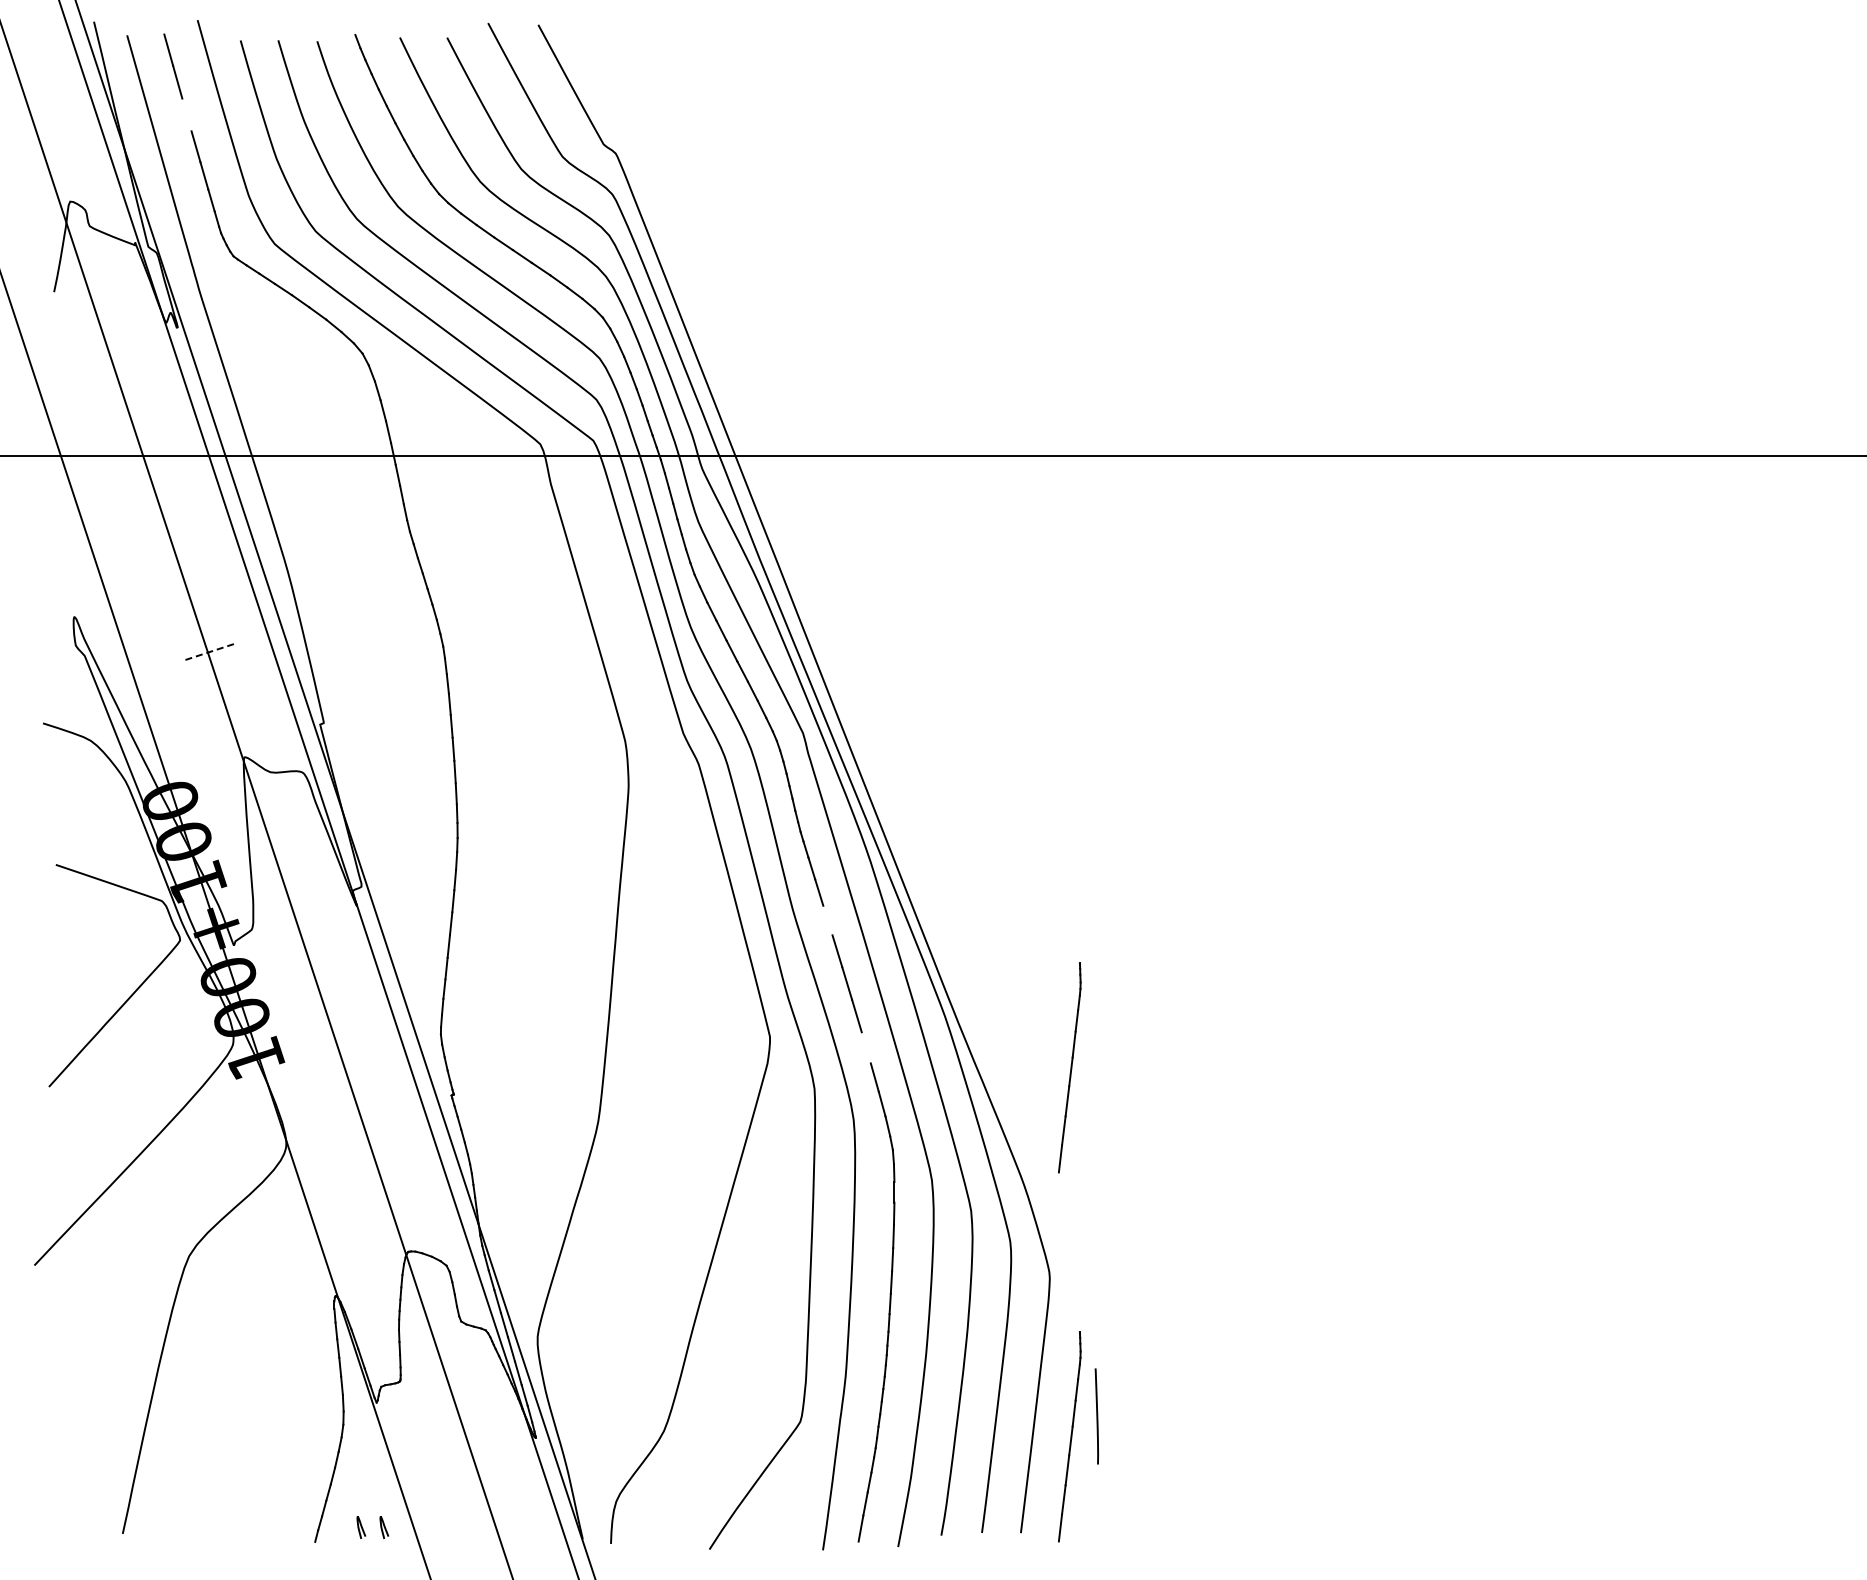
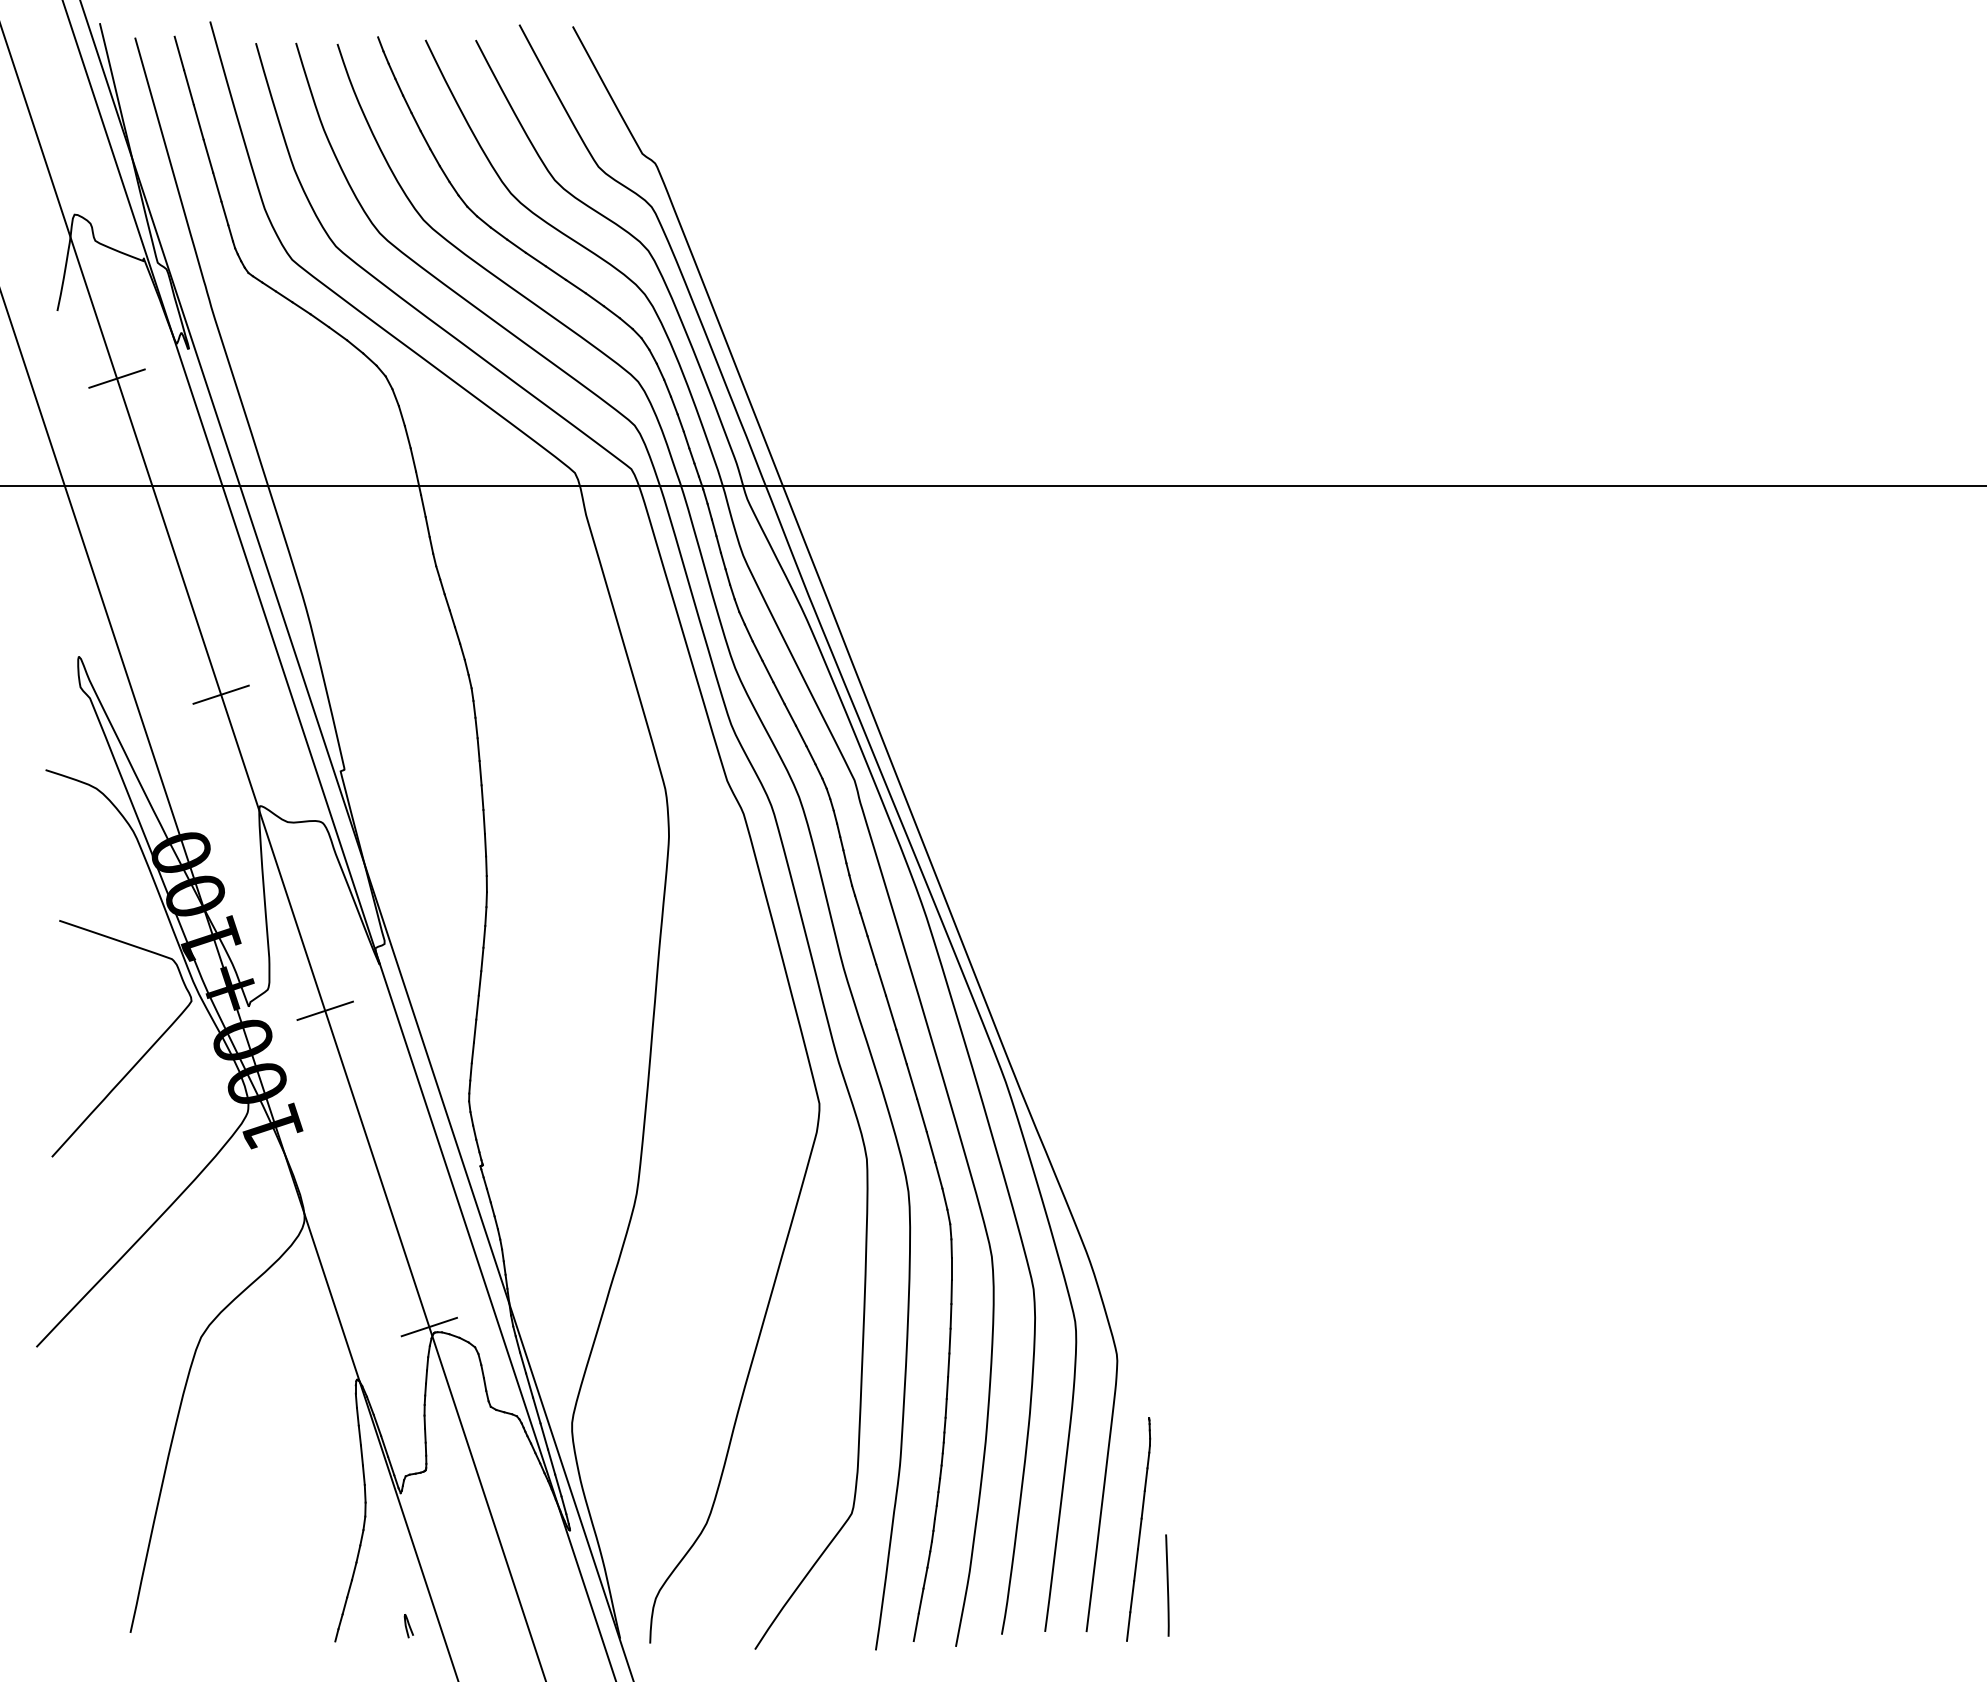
line: (186, 114) -> (198, 121), added
line: (110, 355) -> (117, 378), added
line: (207, 652) -> (220, 694), dashed -> solid
line: (827, 920) -> (880, 979), added
line: (305, 949) -> (324, 1010), added
line: (865, 1047) -> (921, 1115), added
part: (1069, 1067) -> (1138, 1136), removed
line: (403, 1246) -> (429, 1326), added
line: (1096, 1416) -> (1167, 1585), moved
curve: (361, 1527) -> (384, 1626), removed

